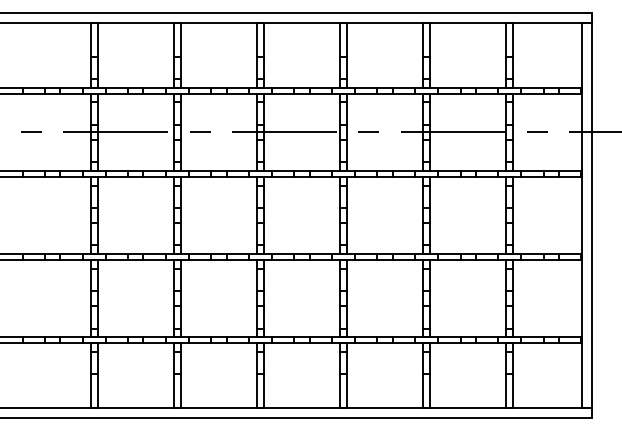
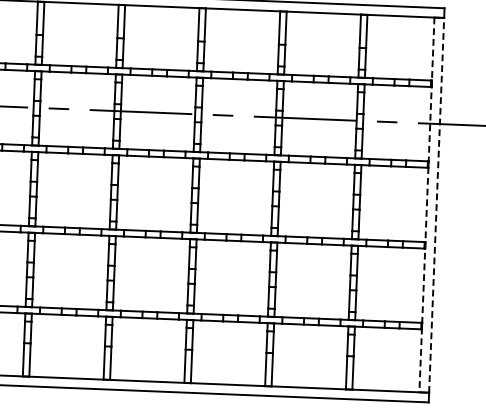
line: (582, 215) -> (427, 204), solid -> dashed
line: (591, 215) -> (436, 205), solid -> dashed

